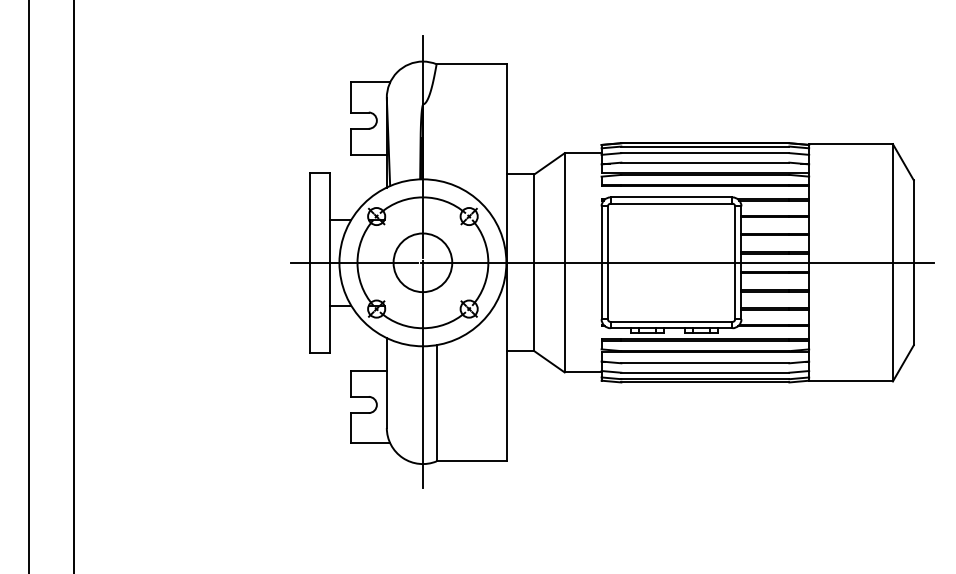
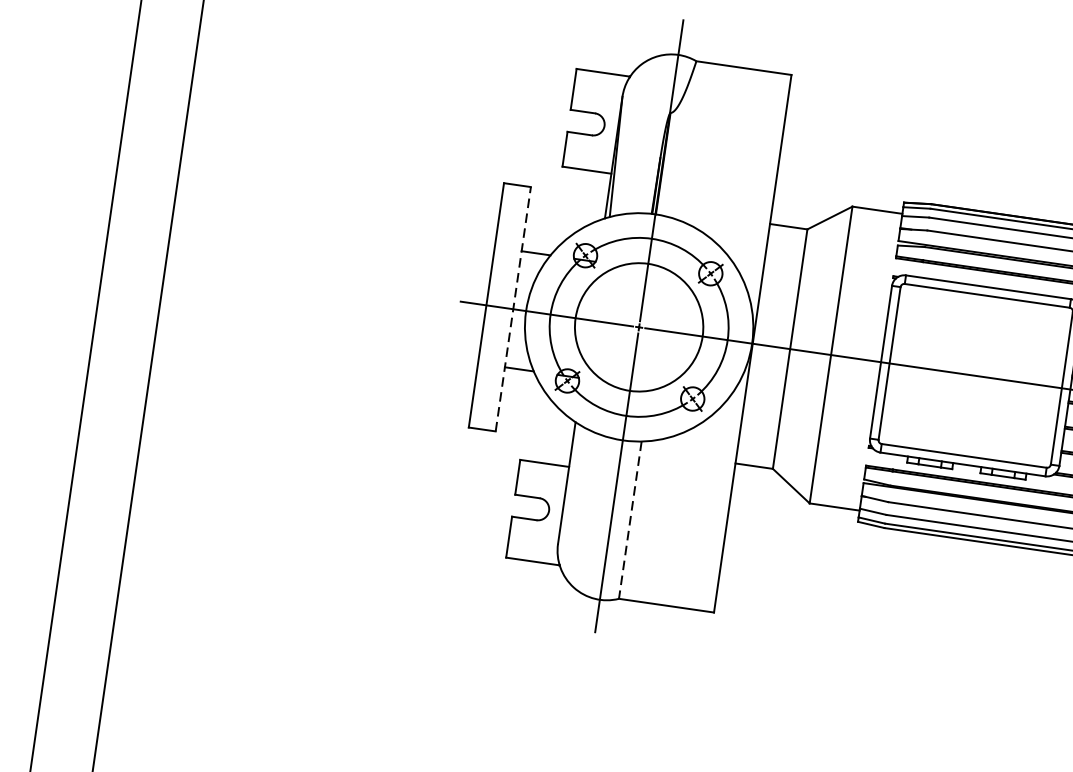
line: (329, 262) -> (512, 308), solid -> dashed
circle: (422, 262) -> (638, 326), size x1.6
line: (436, 403) -> (630, 520), solid -> dashed

